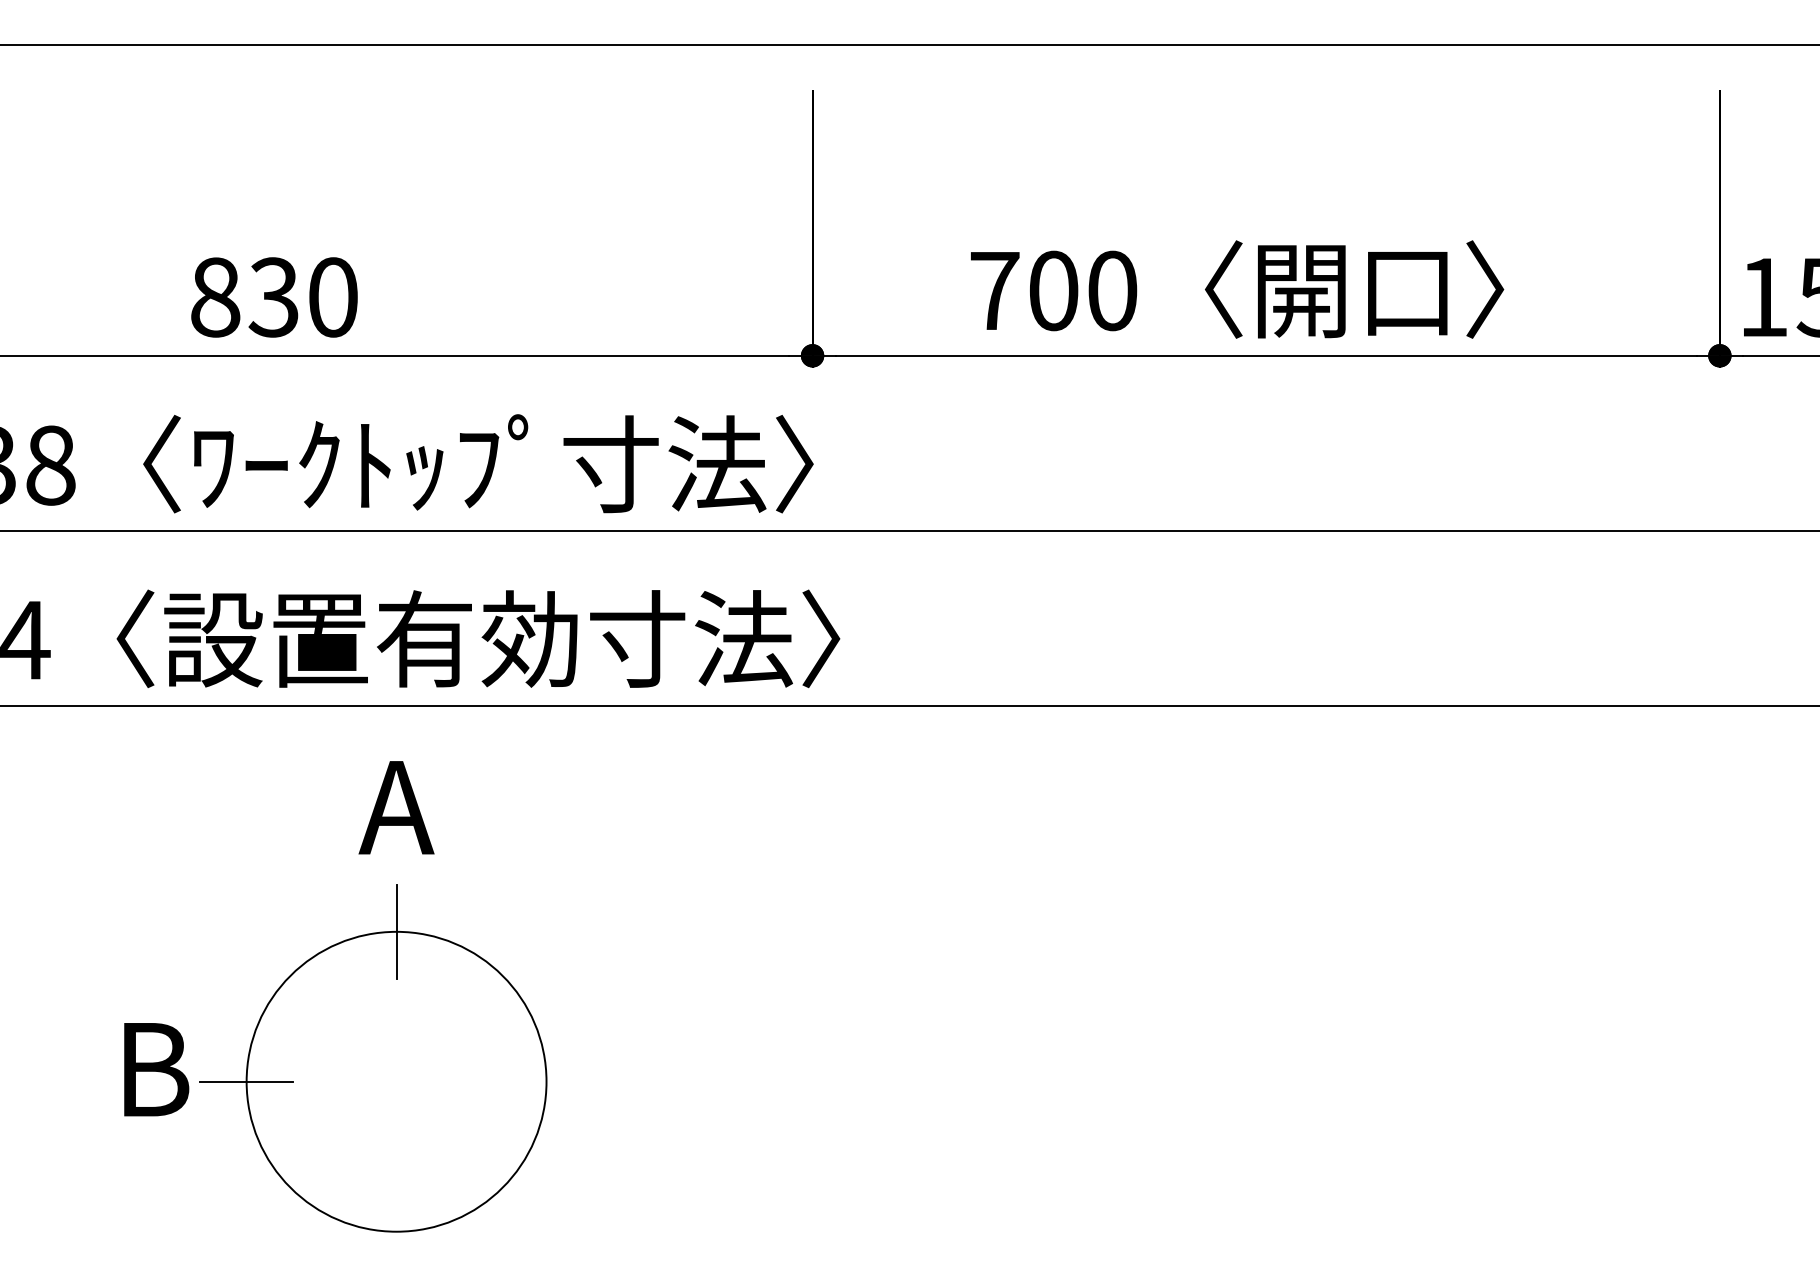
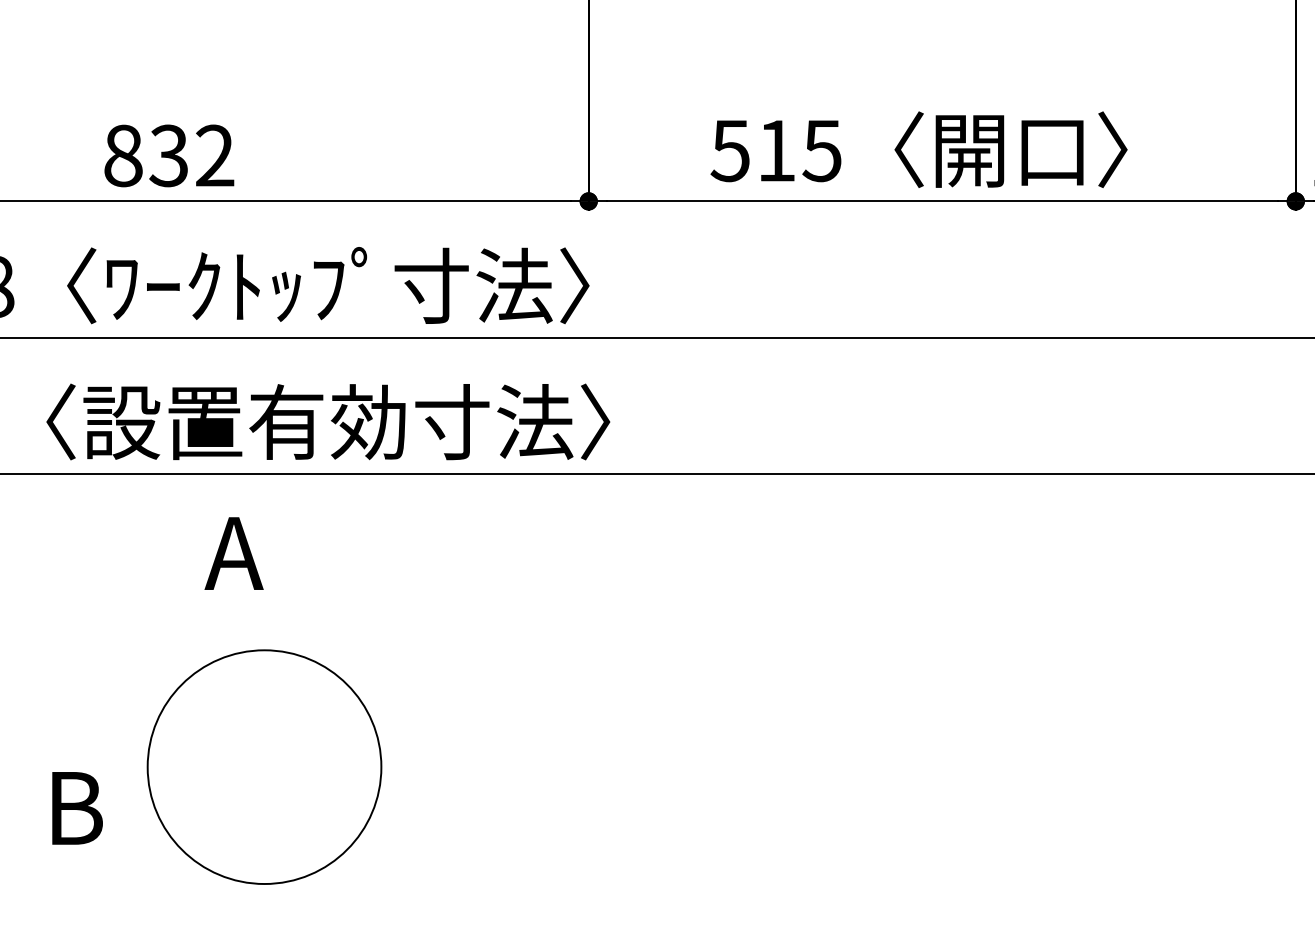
text: (1052, 290) -> (775, 150), 700 -> 515
text: (332, 297) -> (214, 155), 830 -> 832
text: (396, 807) -> (234, 553), moved
line: (396, 931) -> (264, 650), removed
text: (156, 1069) -> (77, 808), moved
line: (246, 1081) -> (147, 766), removed

